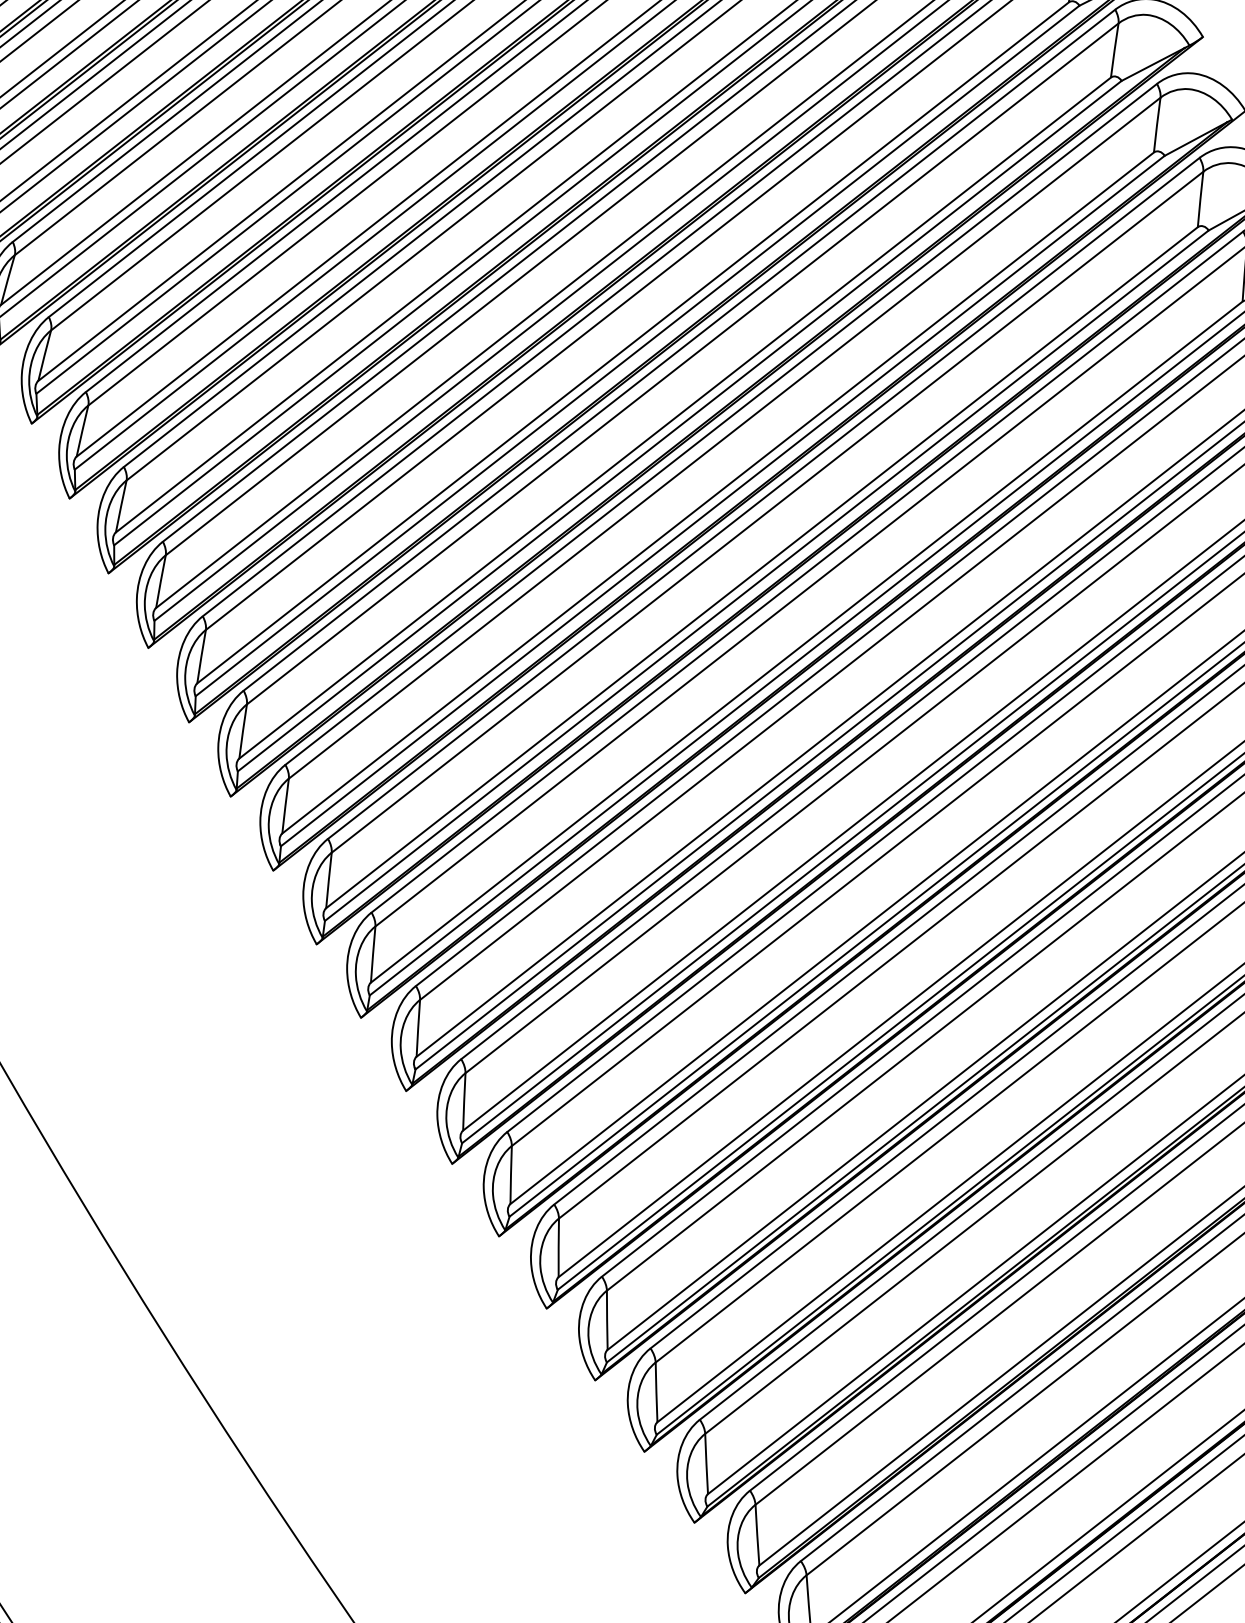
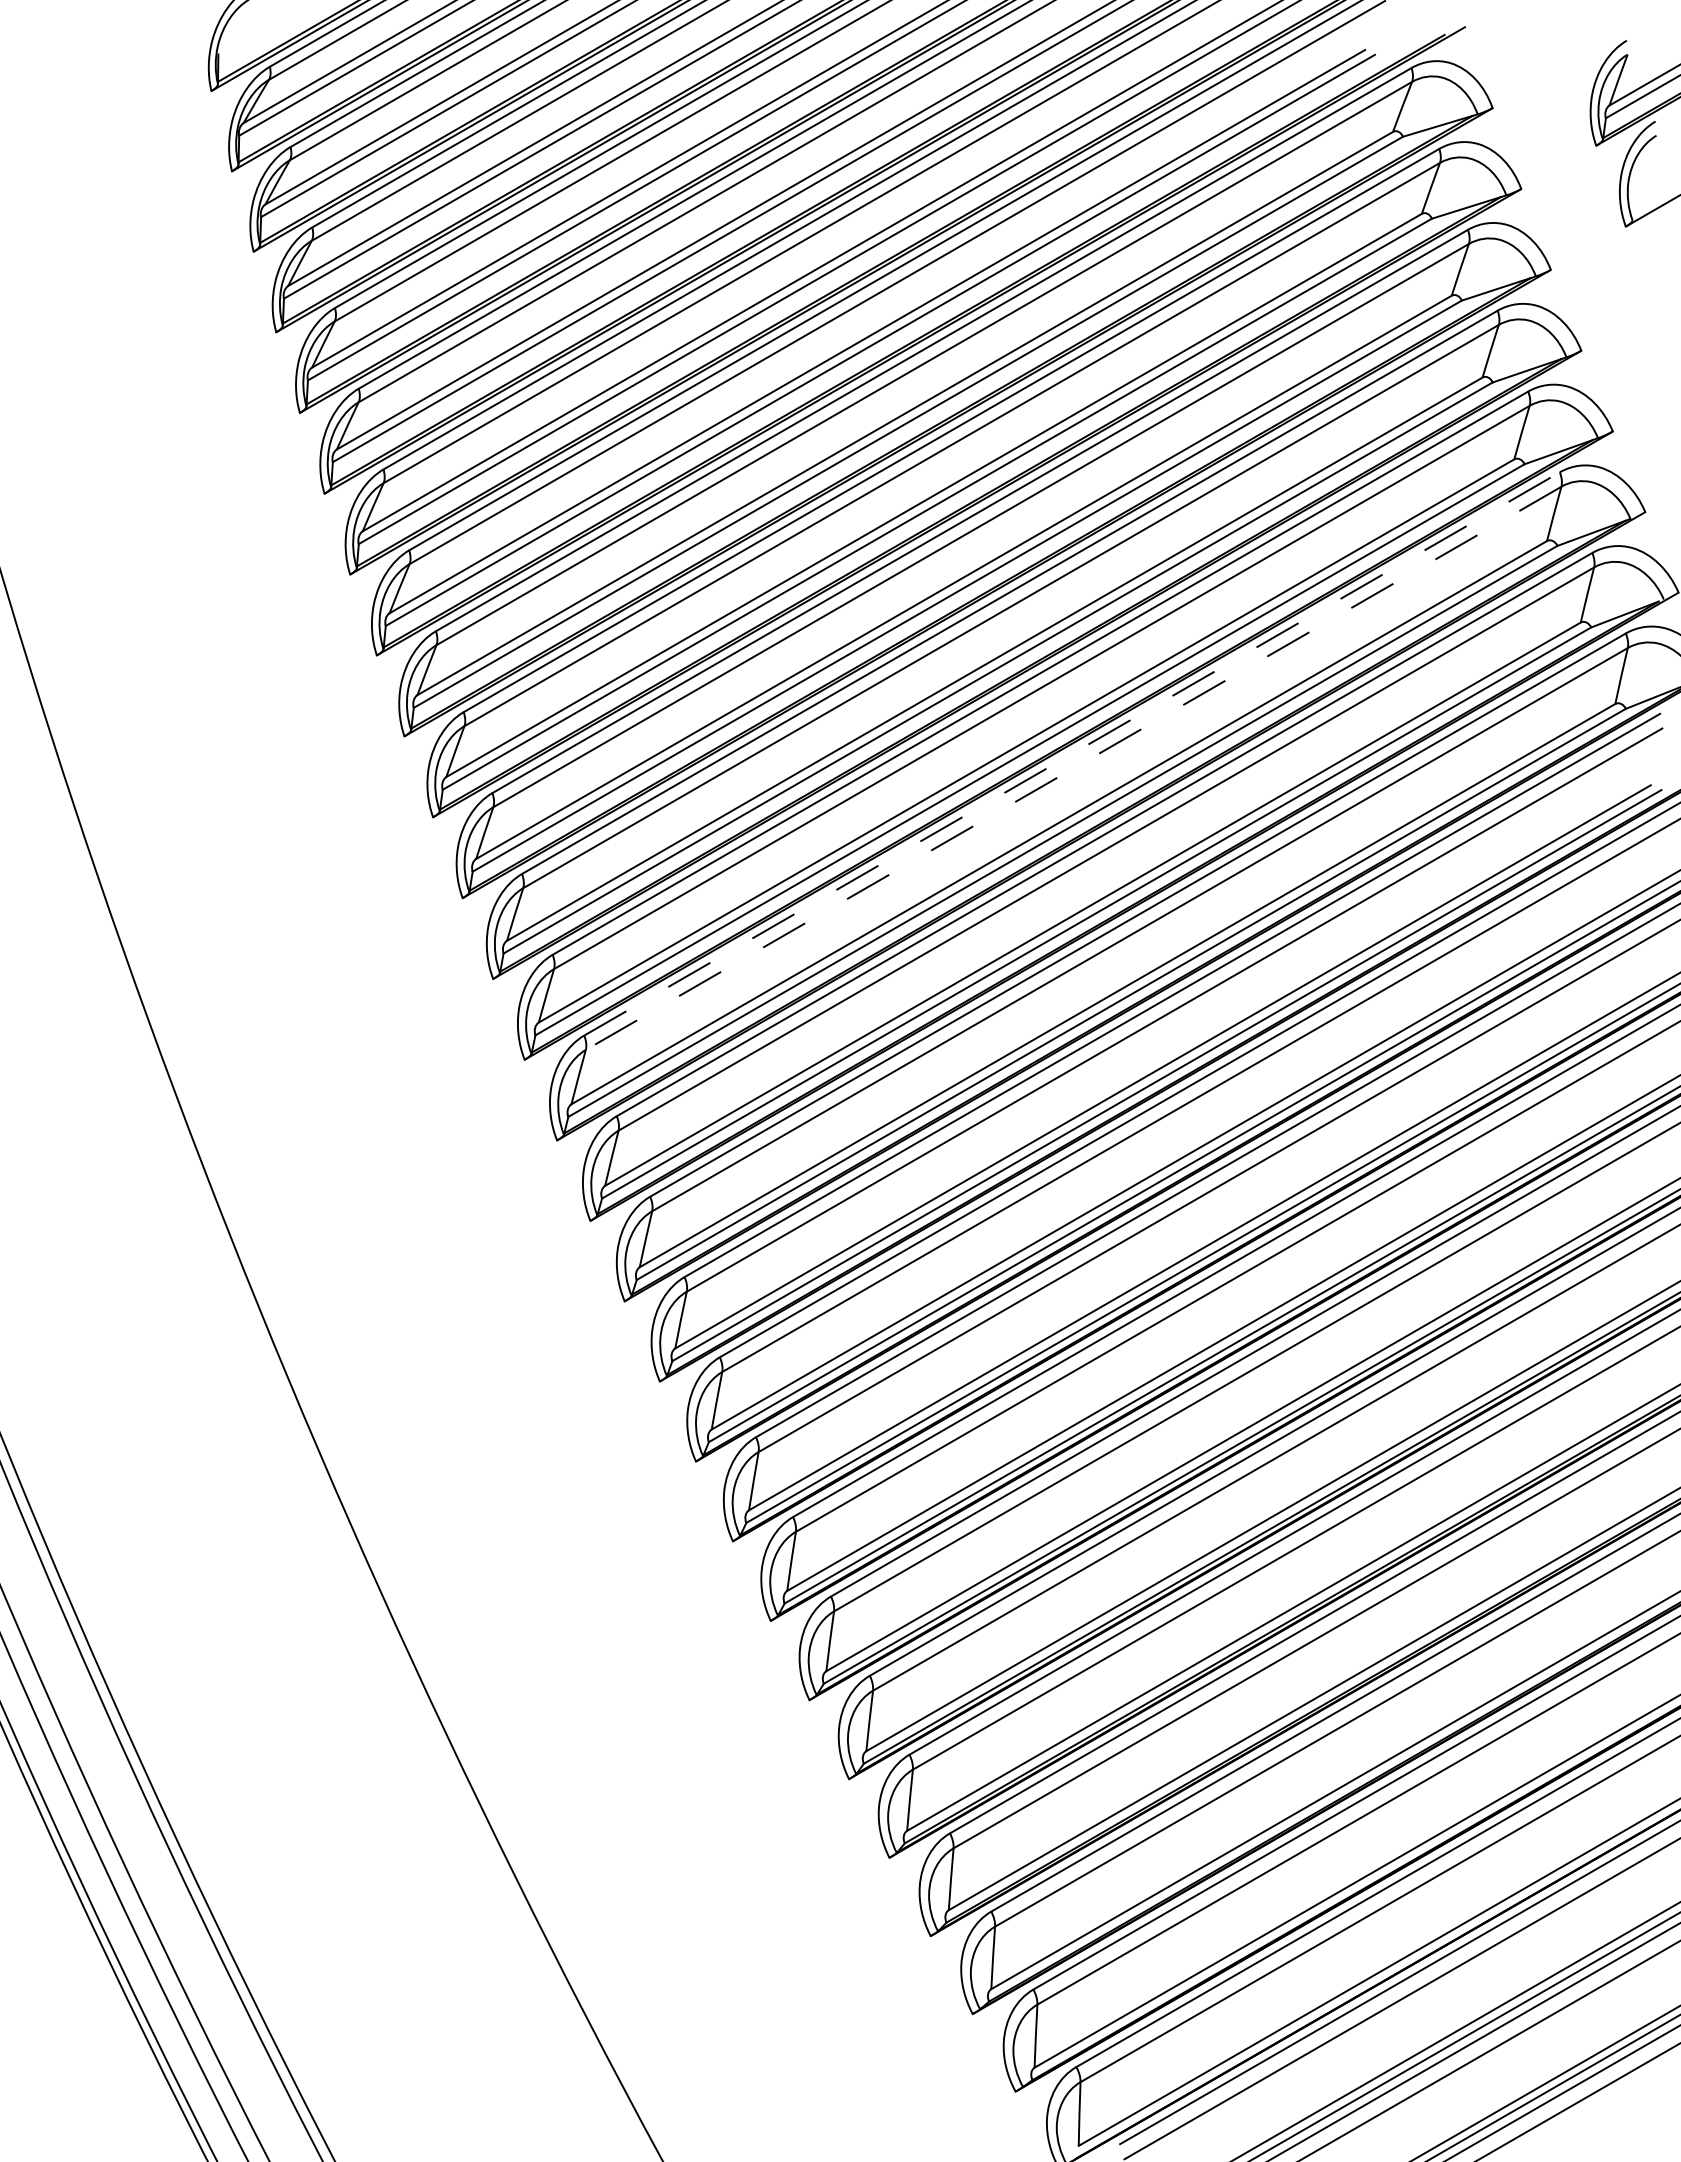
line: (721, 423) -> (1072, 753), solid -> dashed
line: (724, 438) -> (1073, 768), solid -> dashed

